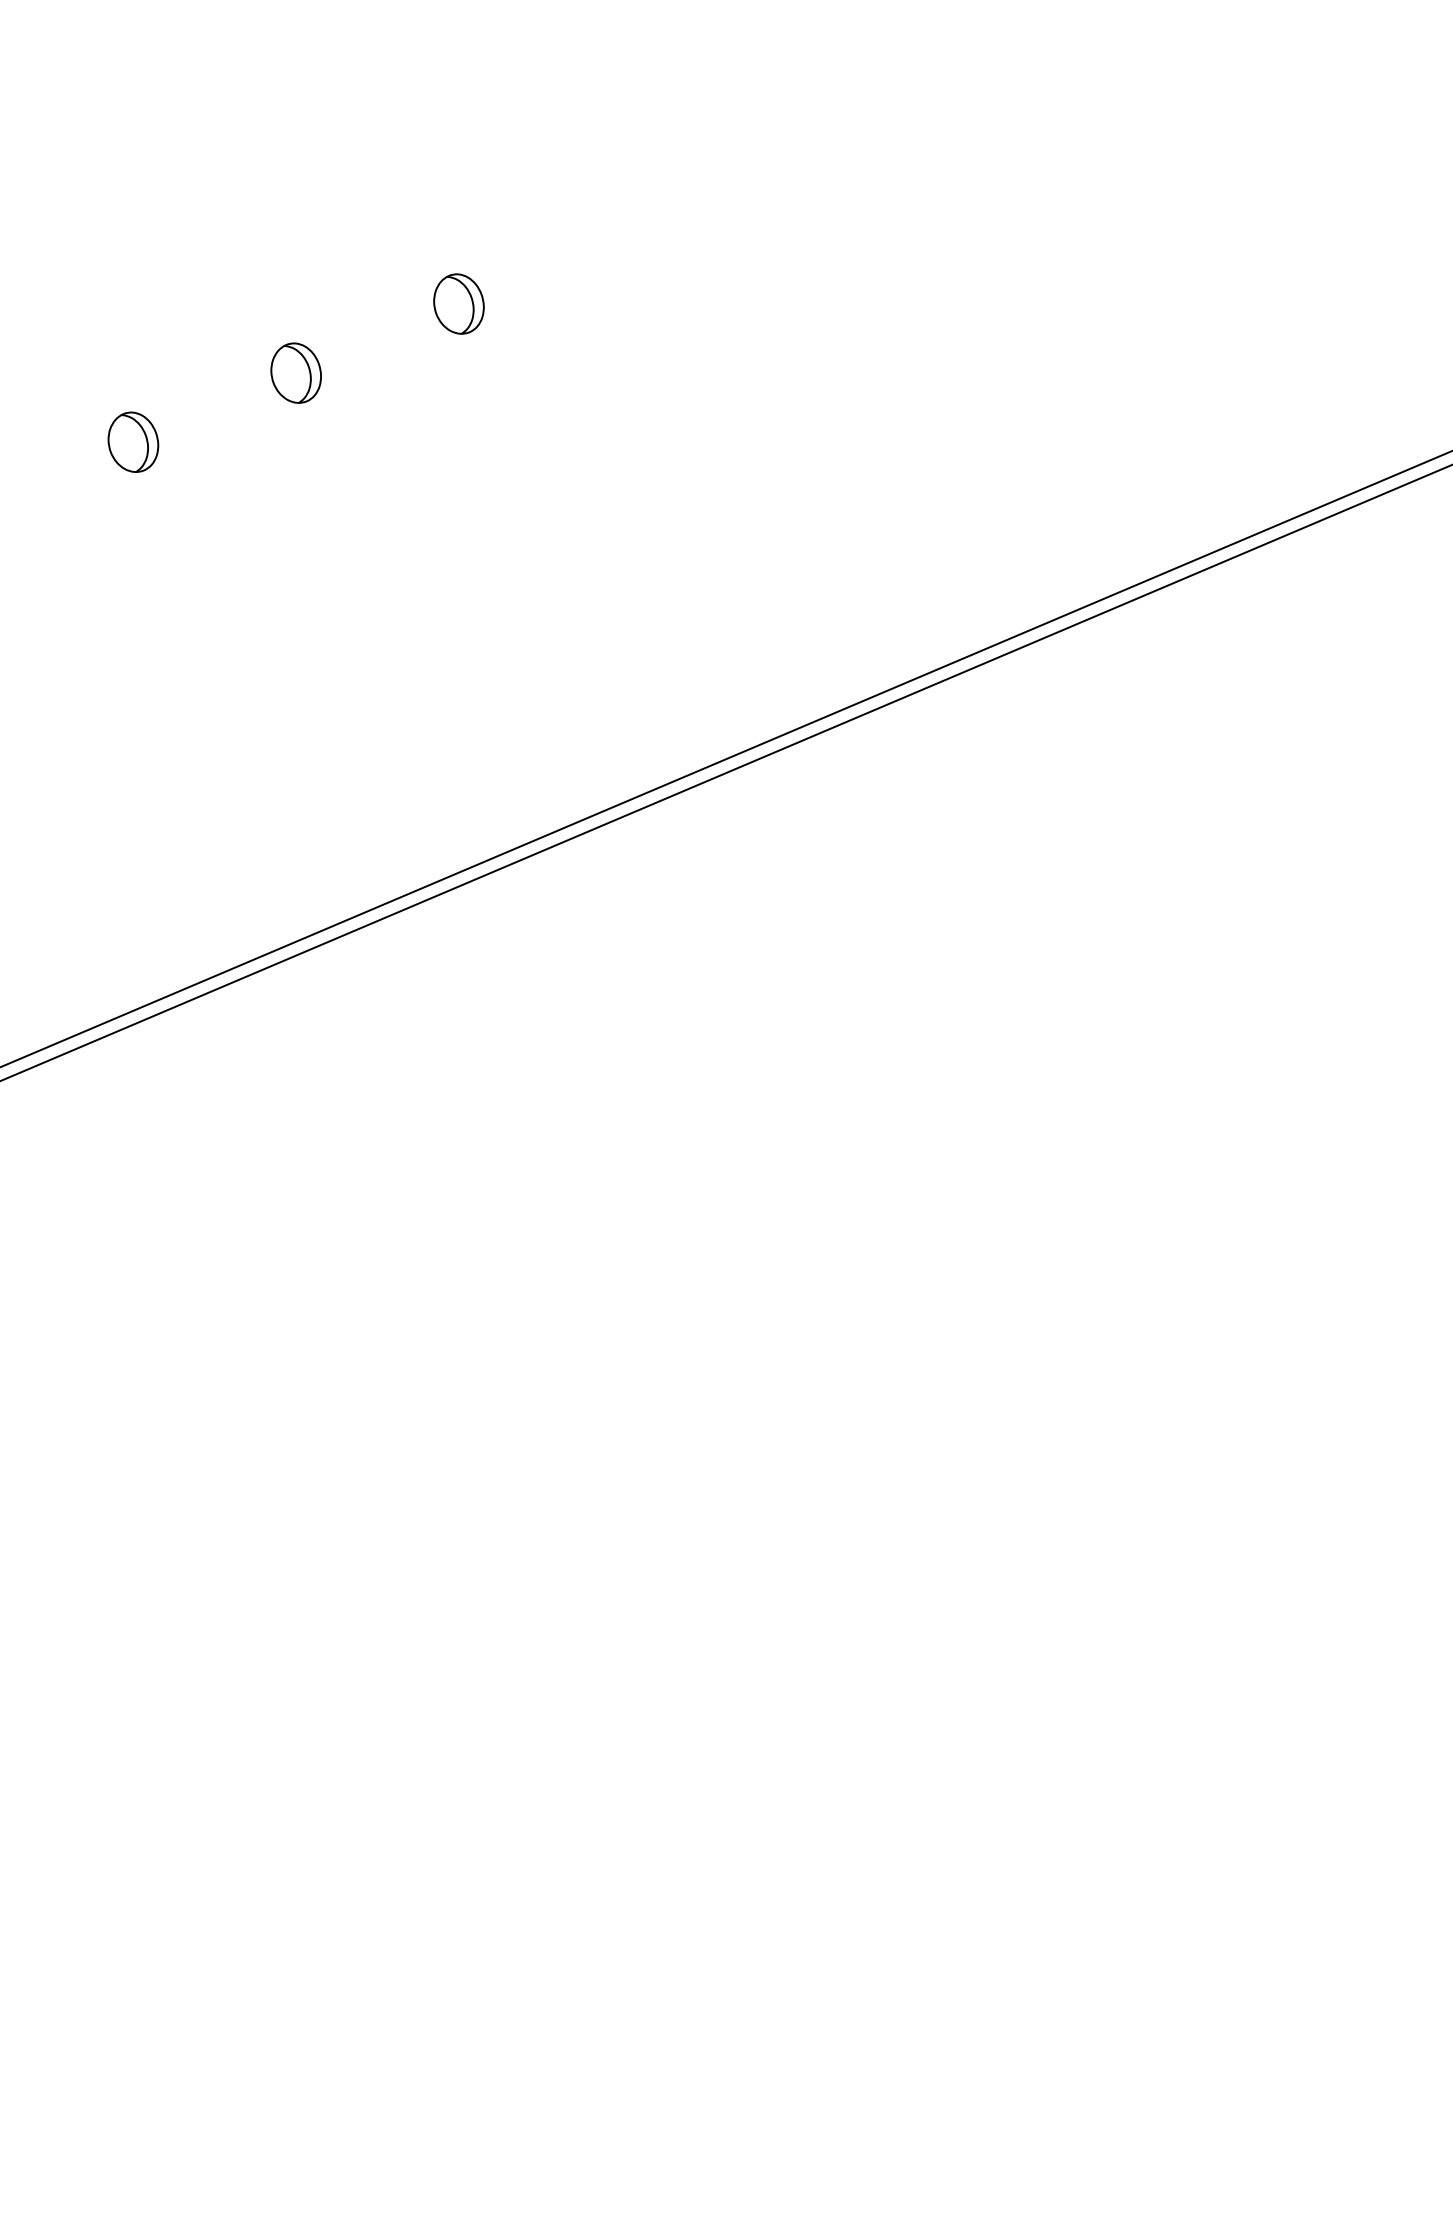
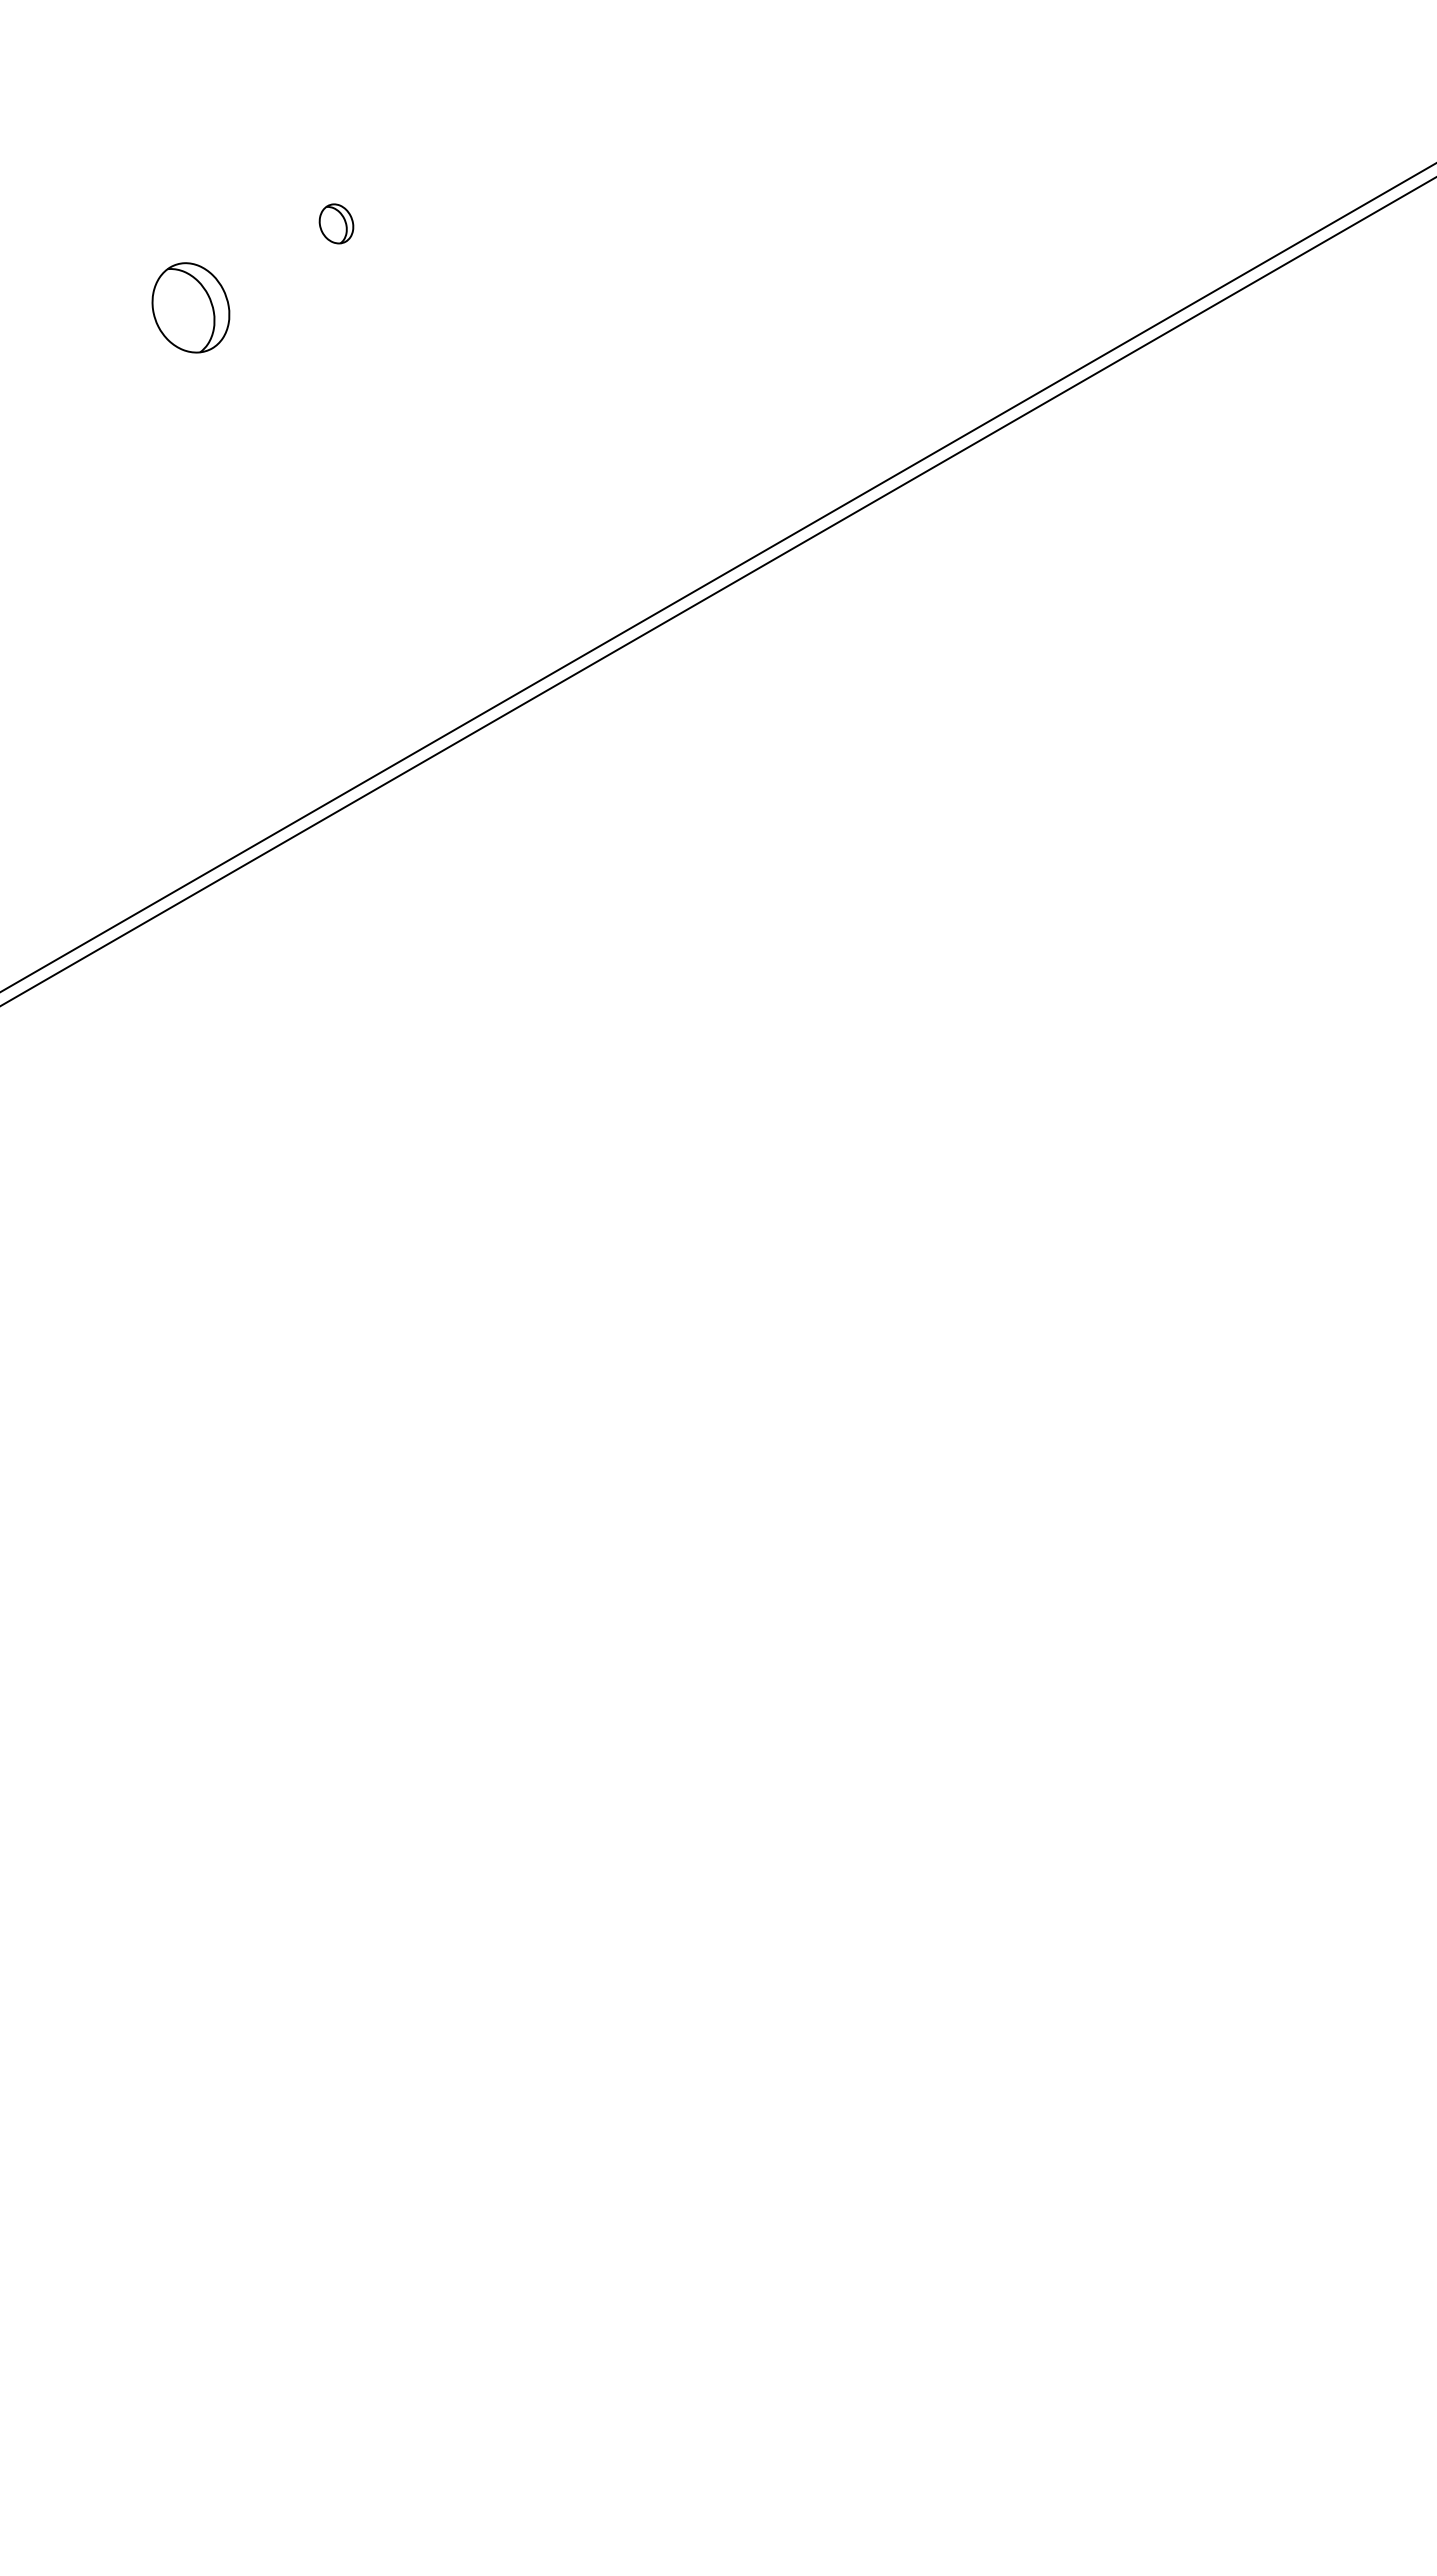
part: (459, 303) -> (336, 223), size x0.7
part: (295, 372) -> (190, 307), size x1.6
part: (133, 441) -> (45, 391), removed

